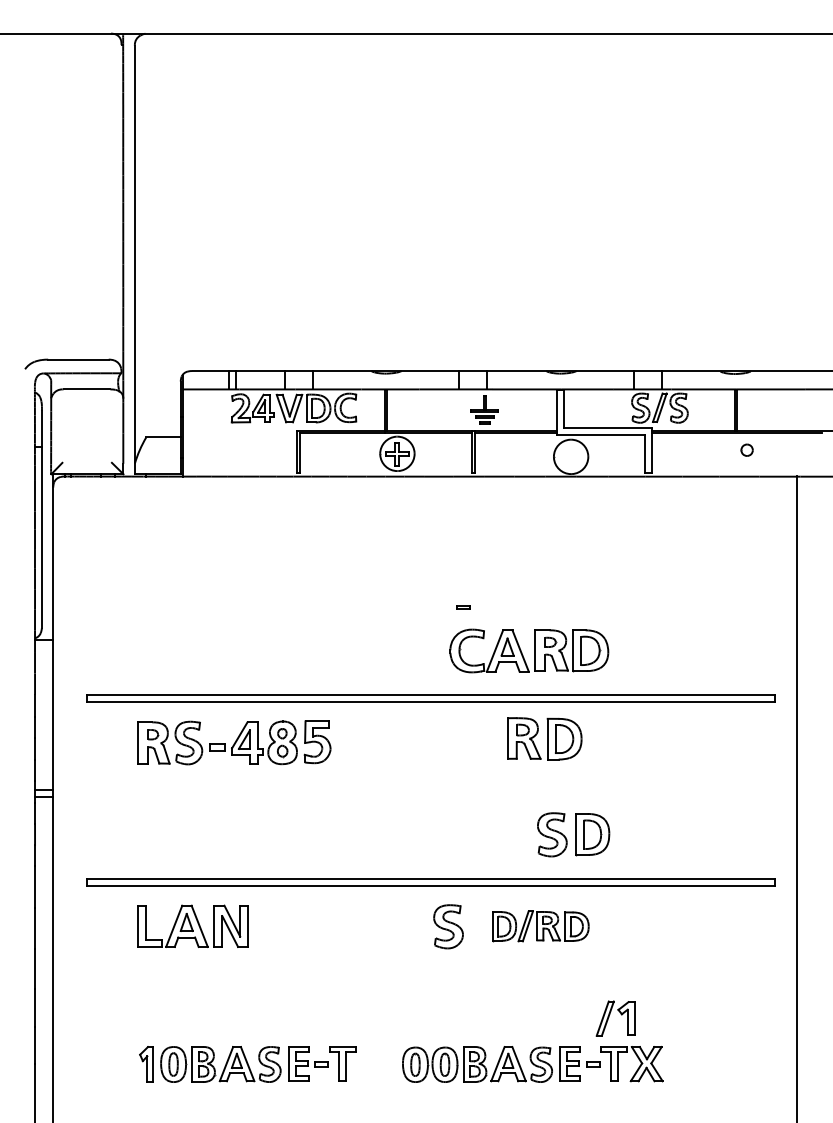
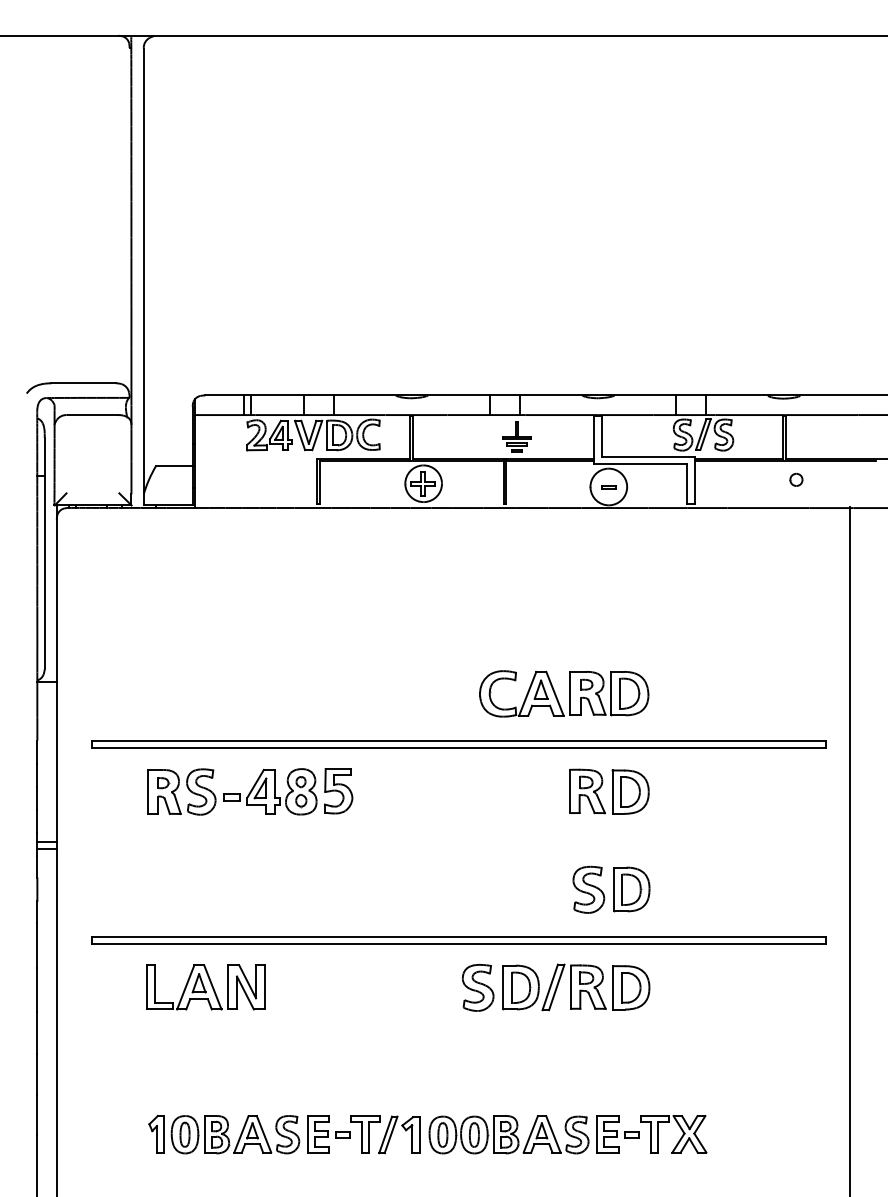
part: (463, 607) -> (609, 487), moved
part: (544, 738) -> (609, 791), moved
part: (540, 926) -> (576, 987), size x1.43
part: (609, 1017) -> (392, 1133), moved

